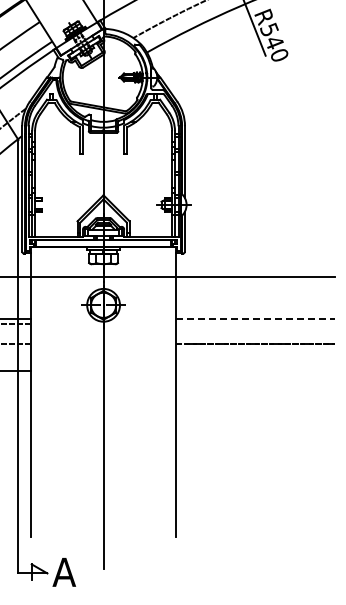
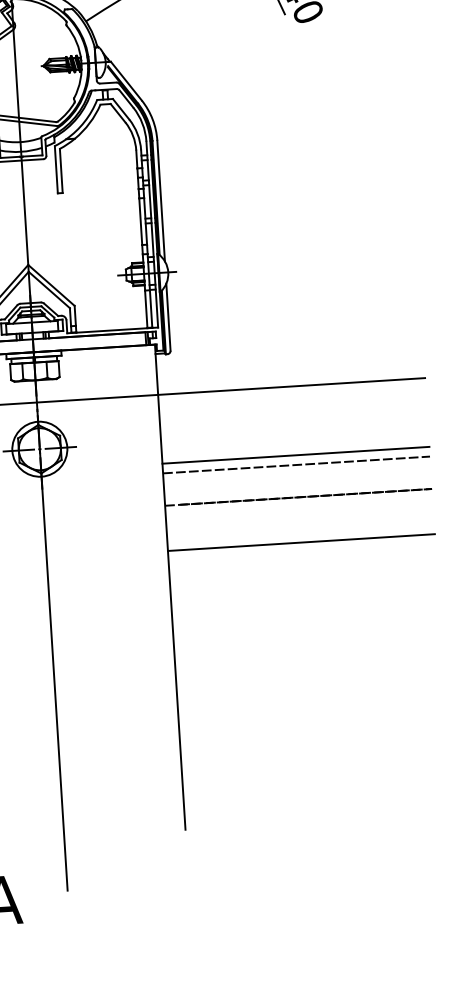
line: (255, 318) -> (295, 455), dashed -> solid
line: (255, 324) -> (296, 465), added
line: (255, 370) -> (301, 542), added

